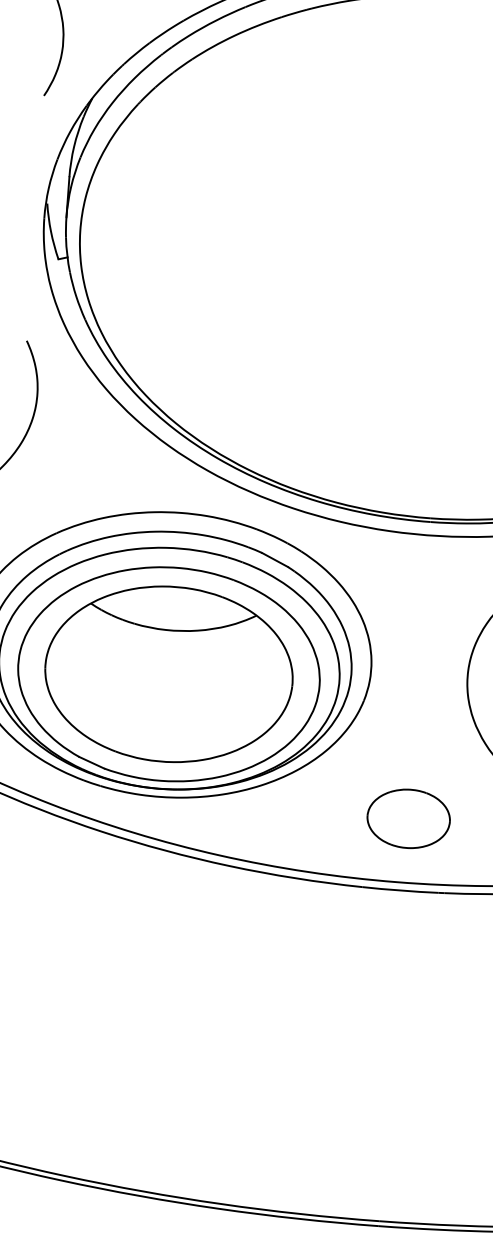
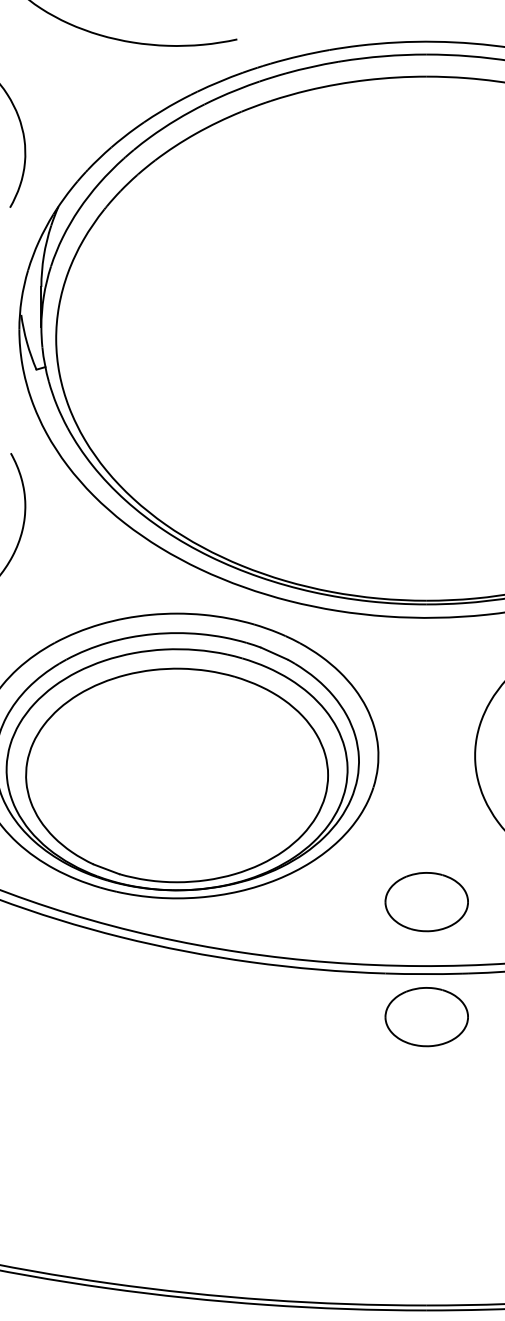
part: (168, 674) -> (176, 775), removed
part: (399, 933) -> (426, 1017), added

